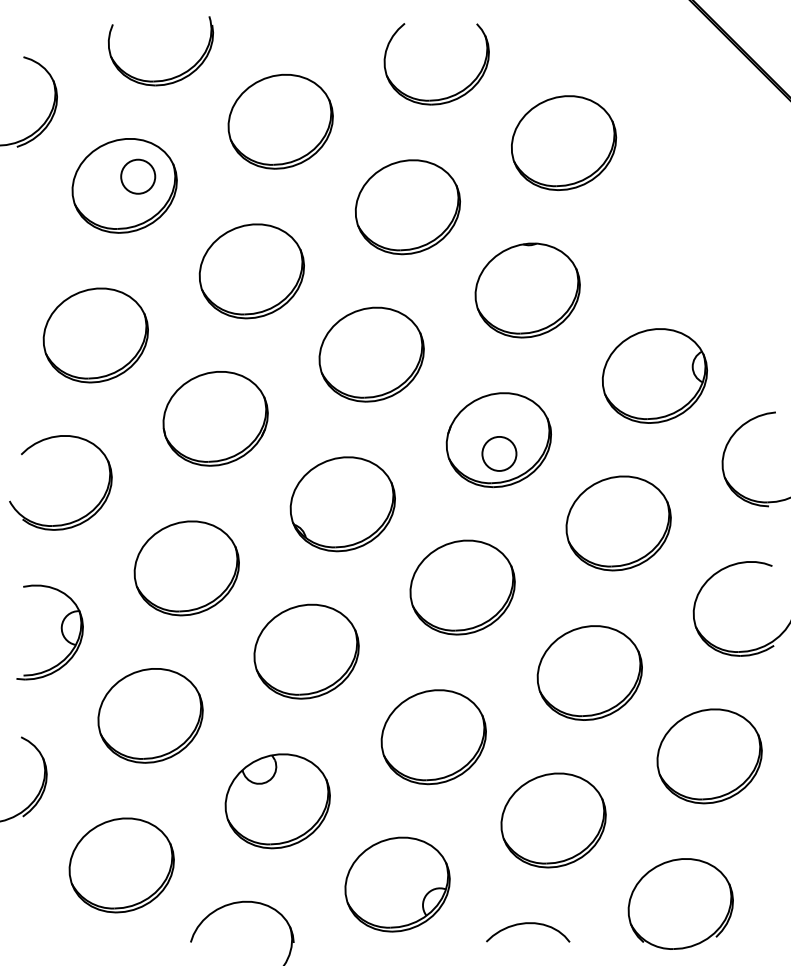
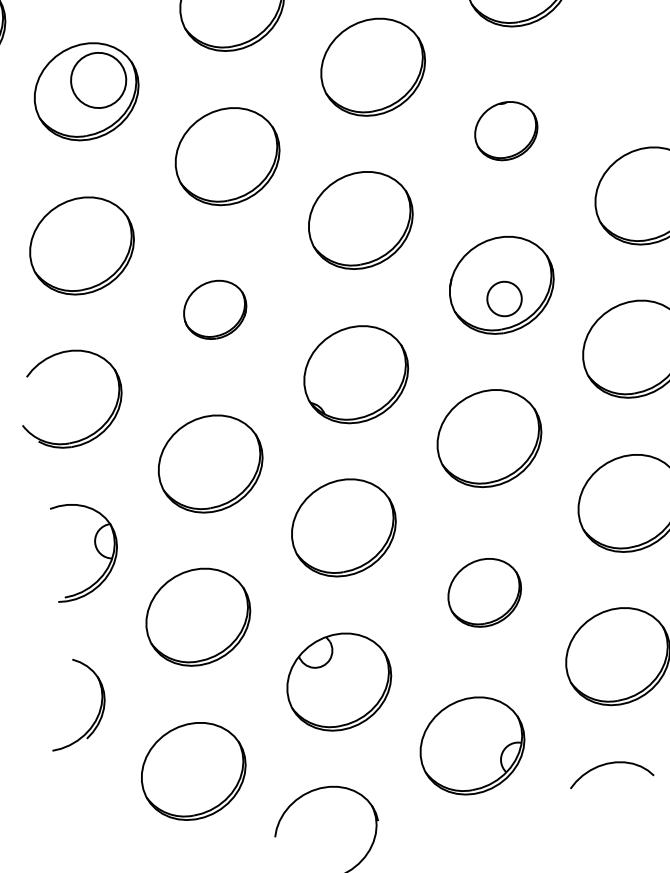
circle: (138, 176) -> (98, 80), size x1.6
part: (527, 290) -> (506, 131), size x0.6
part: (215, 418) -> (215, 309), size x0.6
part: (433, 737) -> (484, 593), size x0.7

